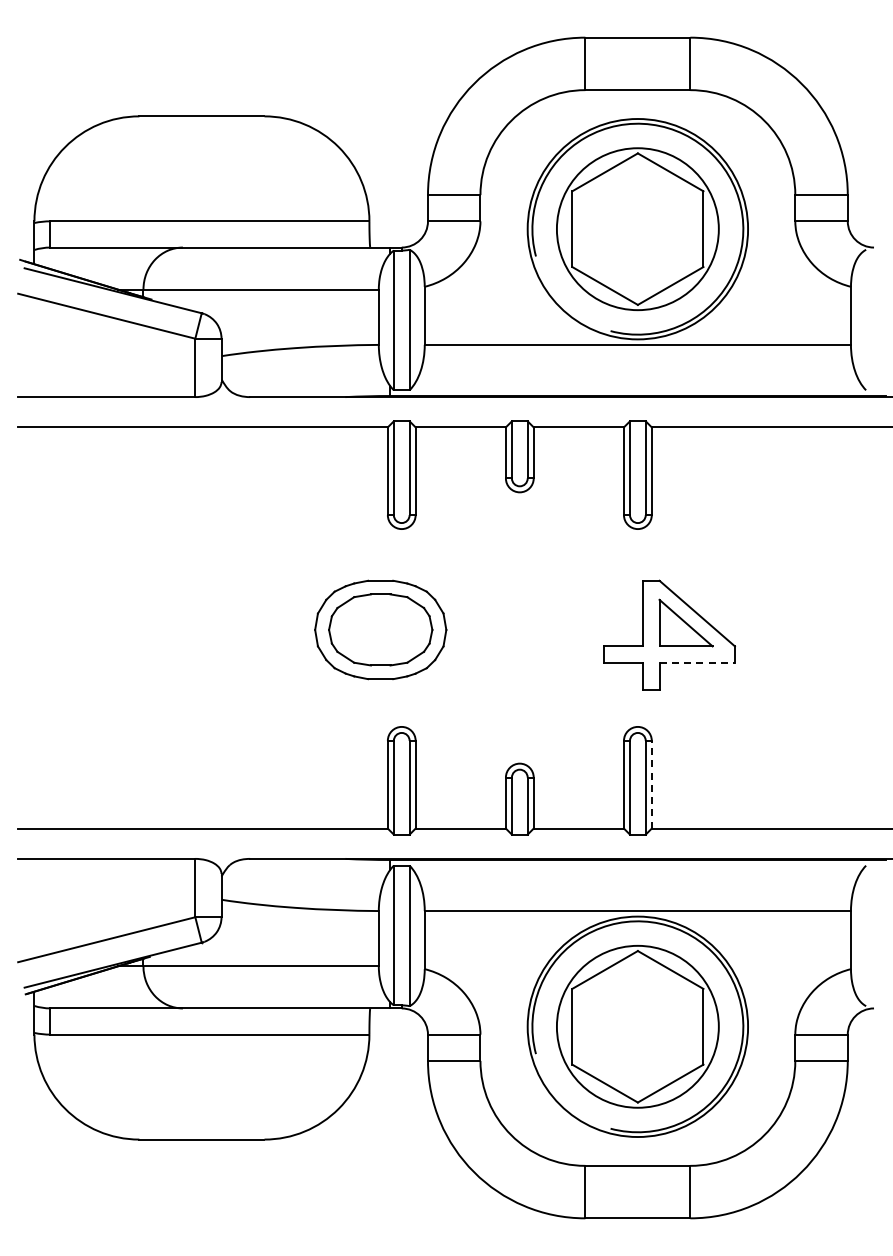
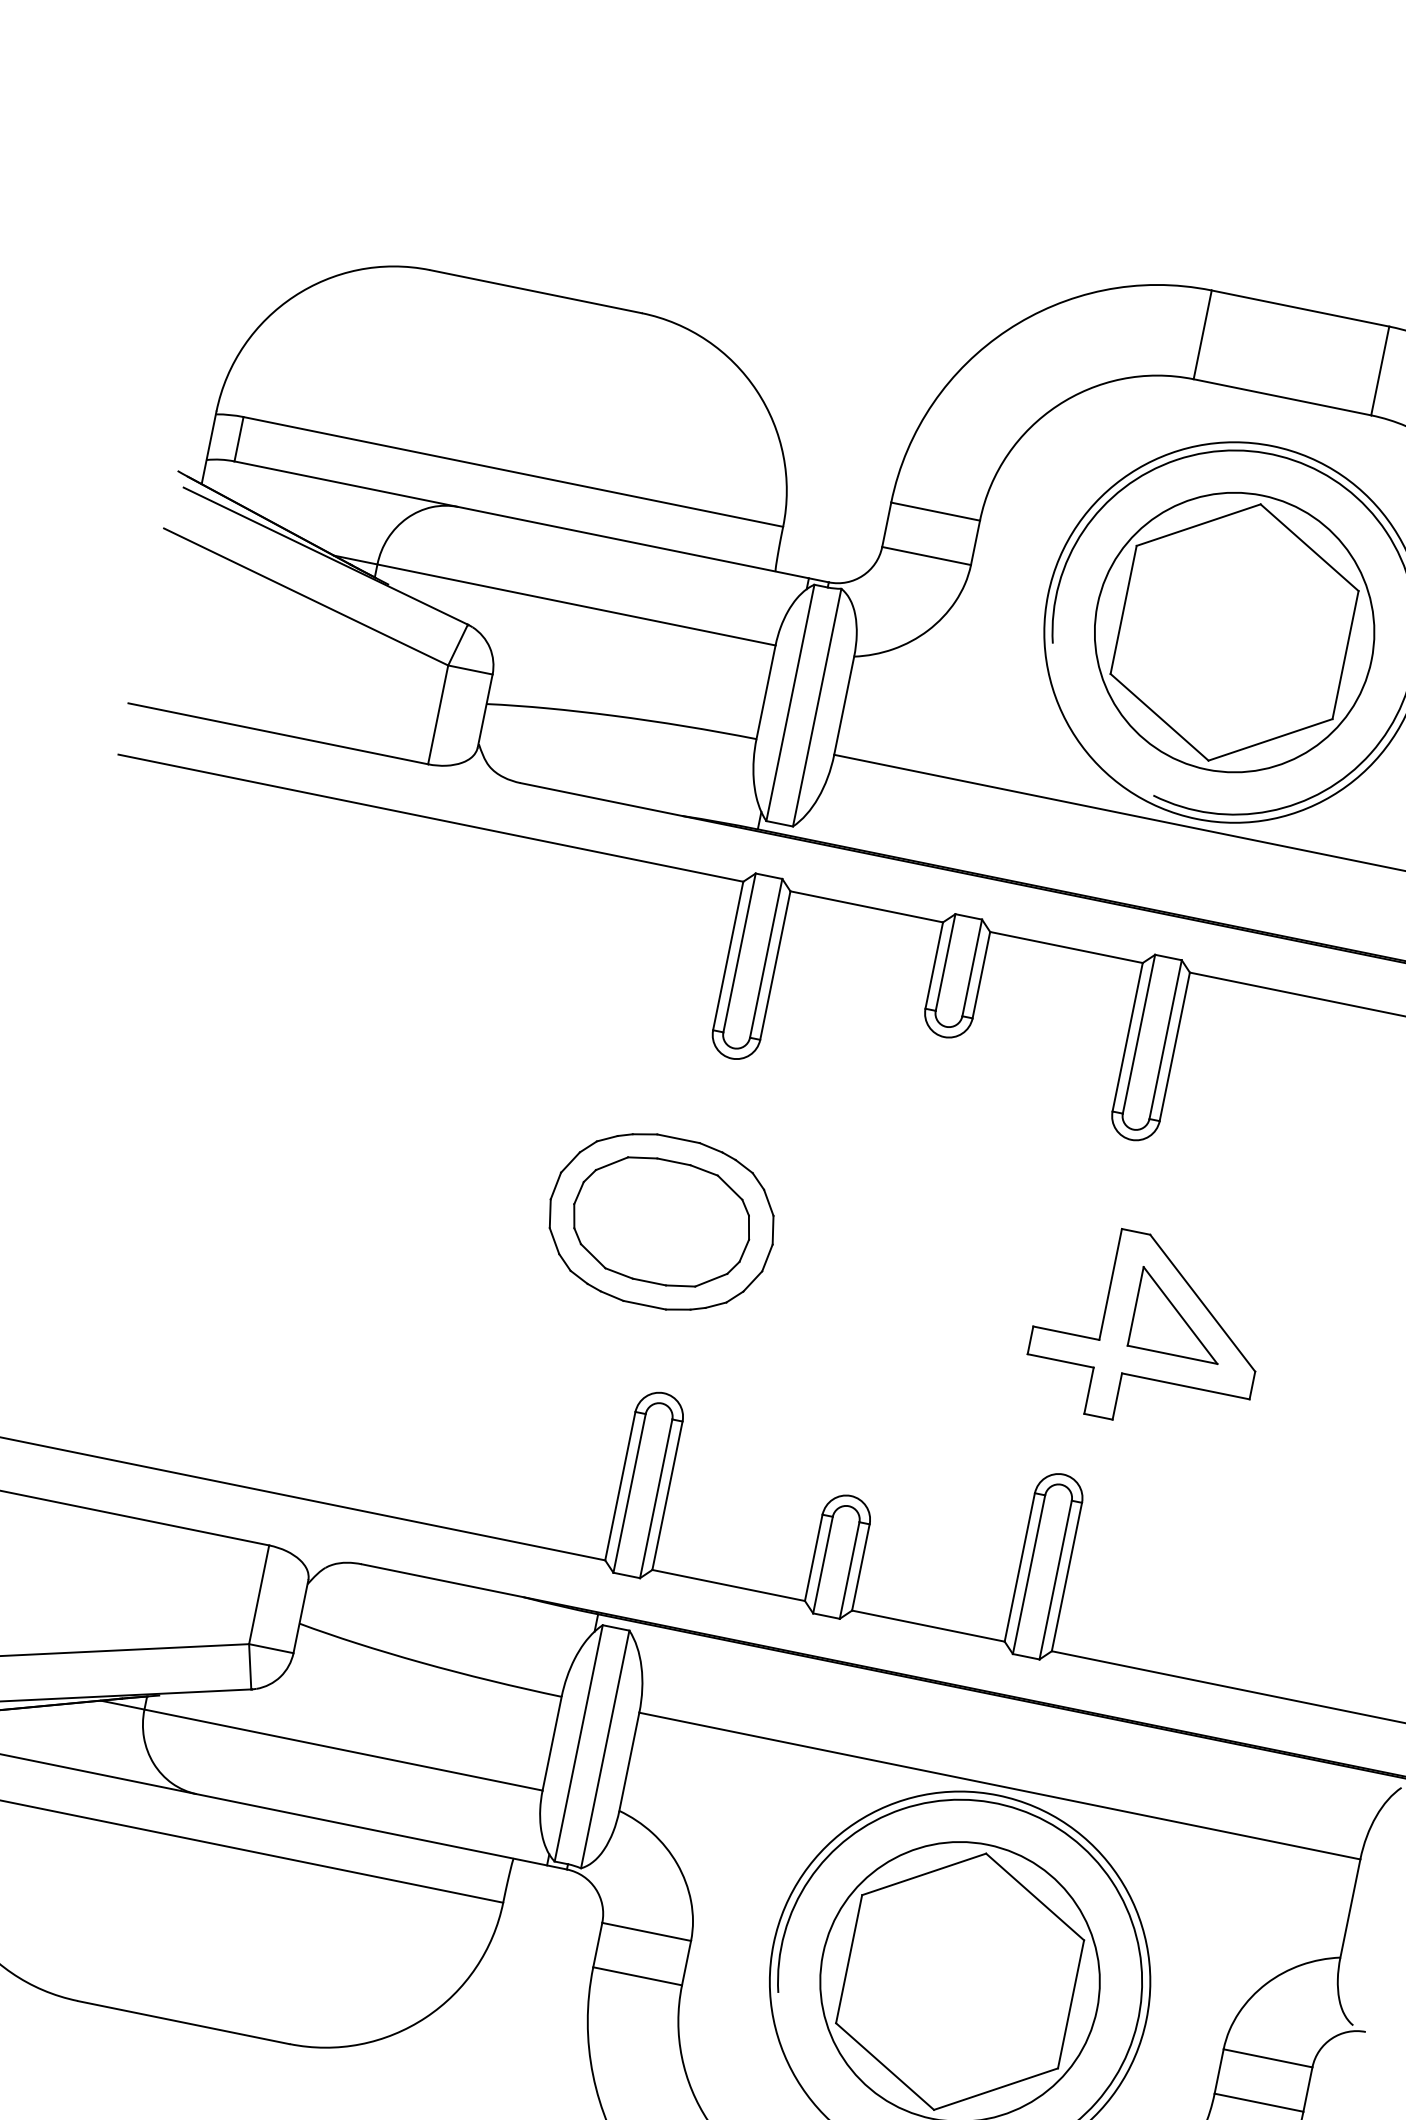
line: (697, 662) -> (1186, 1386), dashed -> solid
line: (651, 784) -> (1066, 1576), dashed -> solid

